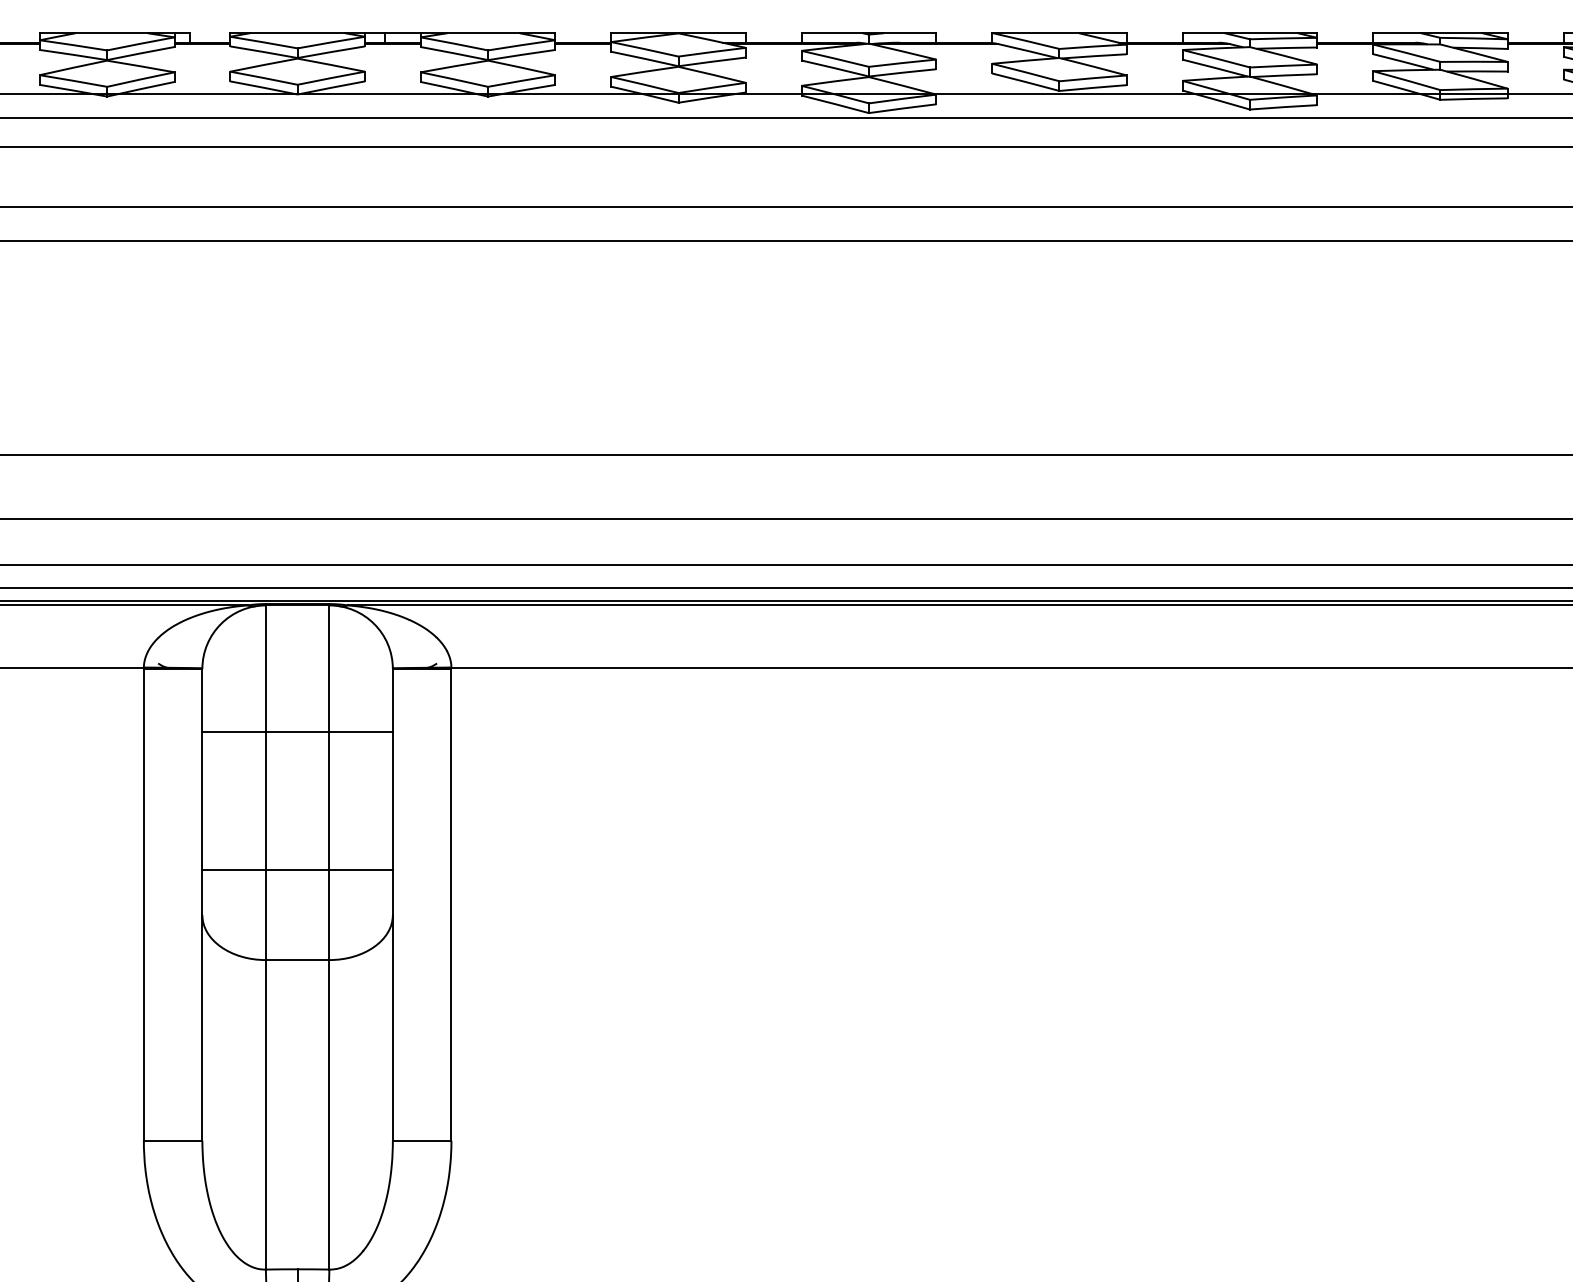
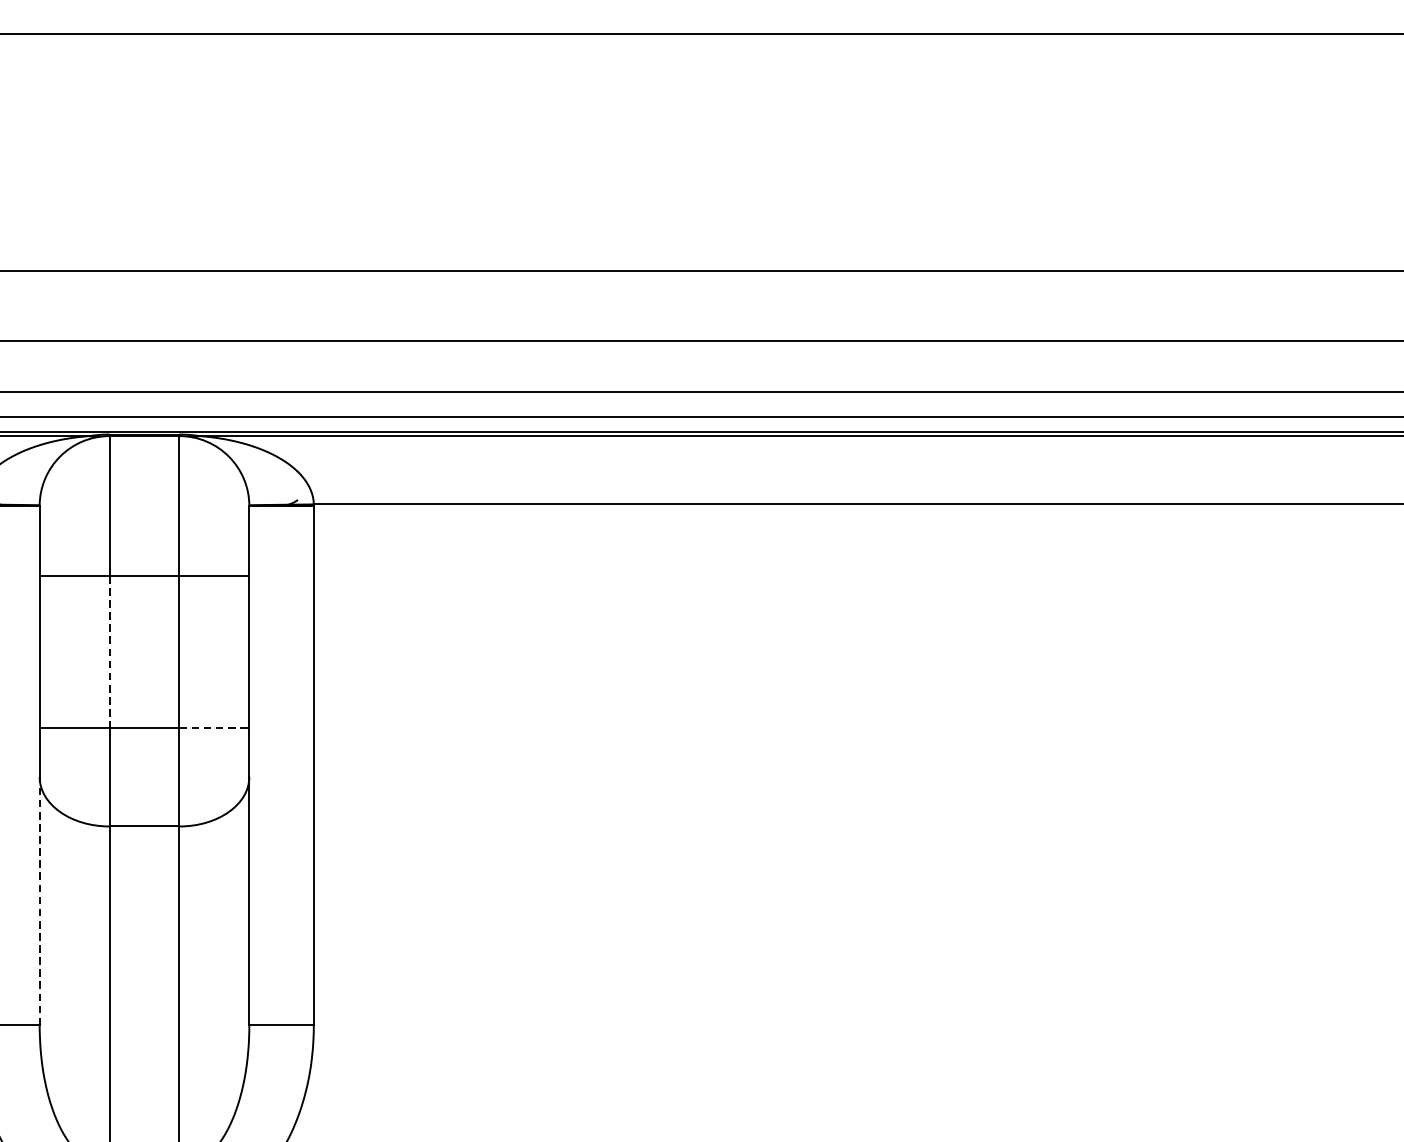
line: (265, 801) -> (109, 651), solid -> dashed
line: (361, 870) -> (214, 727), solid -> dashed
line: (202, 1028) -> (39, 901), solid -> dashed

